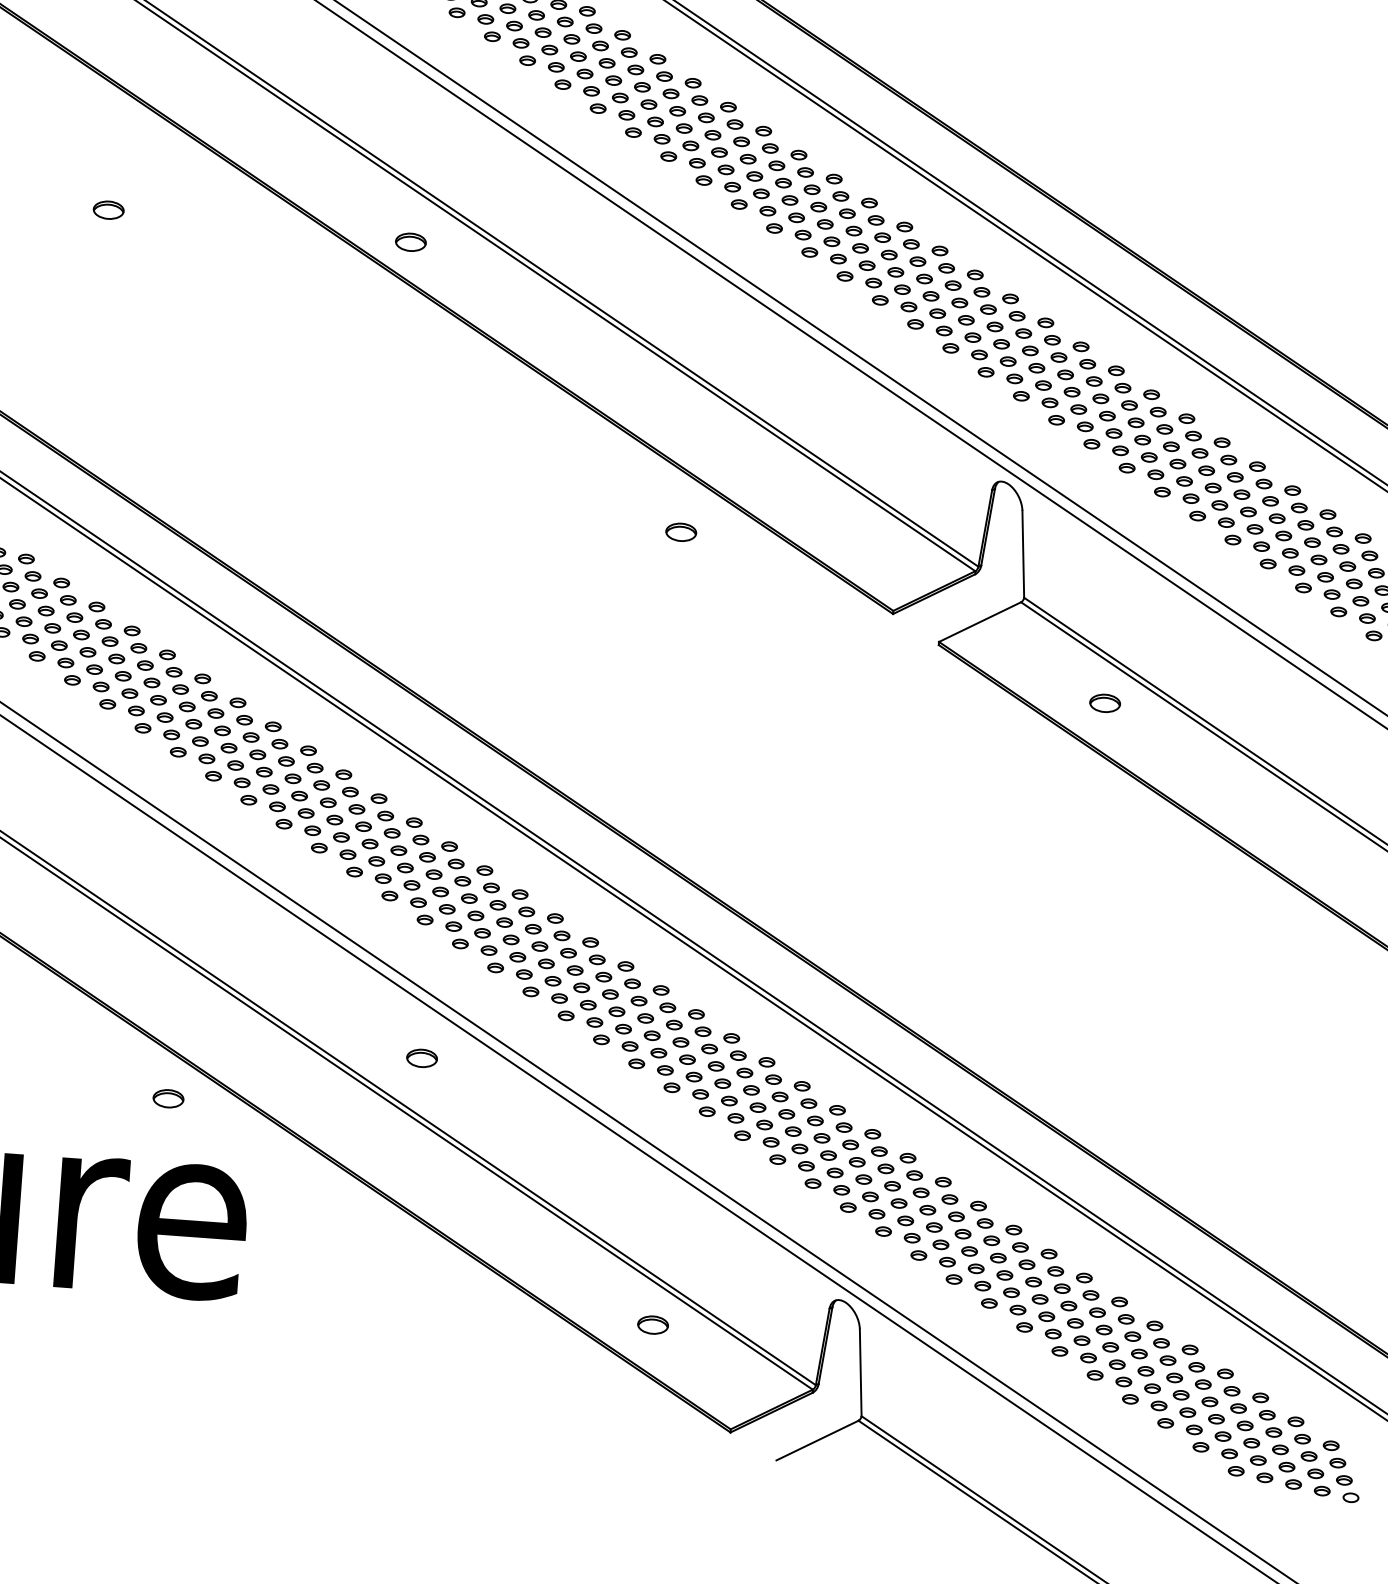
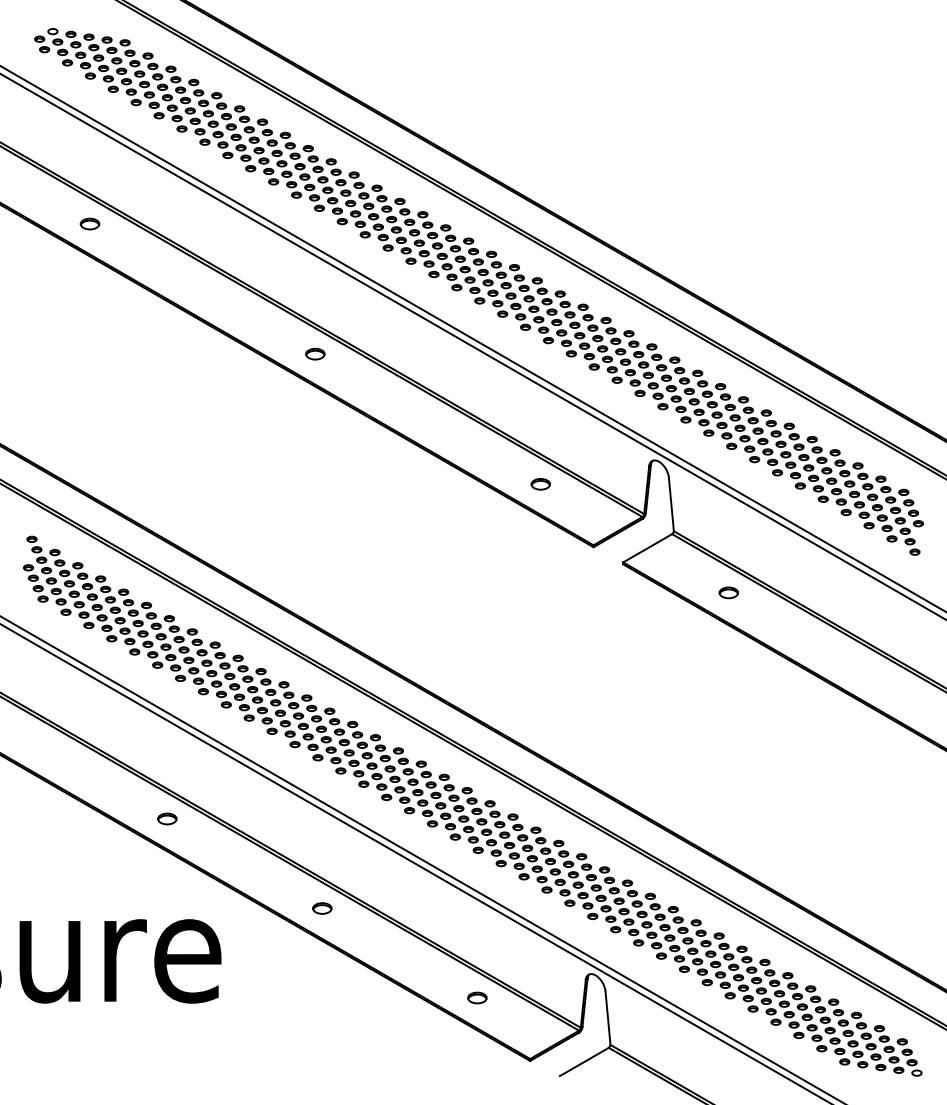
part: (108, 209) -> (89, 223), moved
part: (411, 241) -> (315, 353), moved
part: (680, 532) -> (540, 484), moved
part: (422, 1058) -> (322, 908), moved
part: (168, 1097) -> (167, 818), moved

